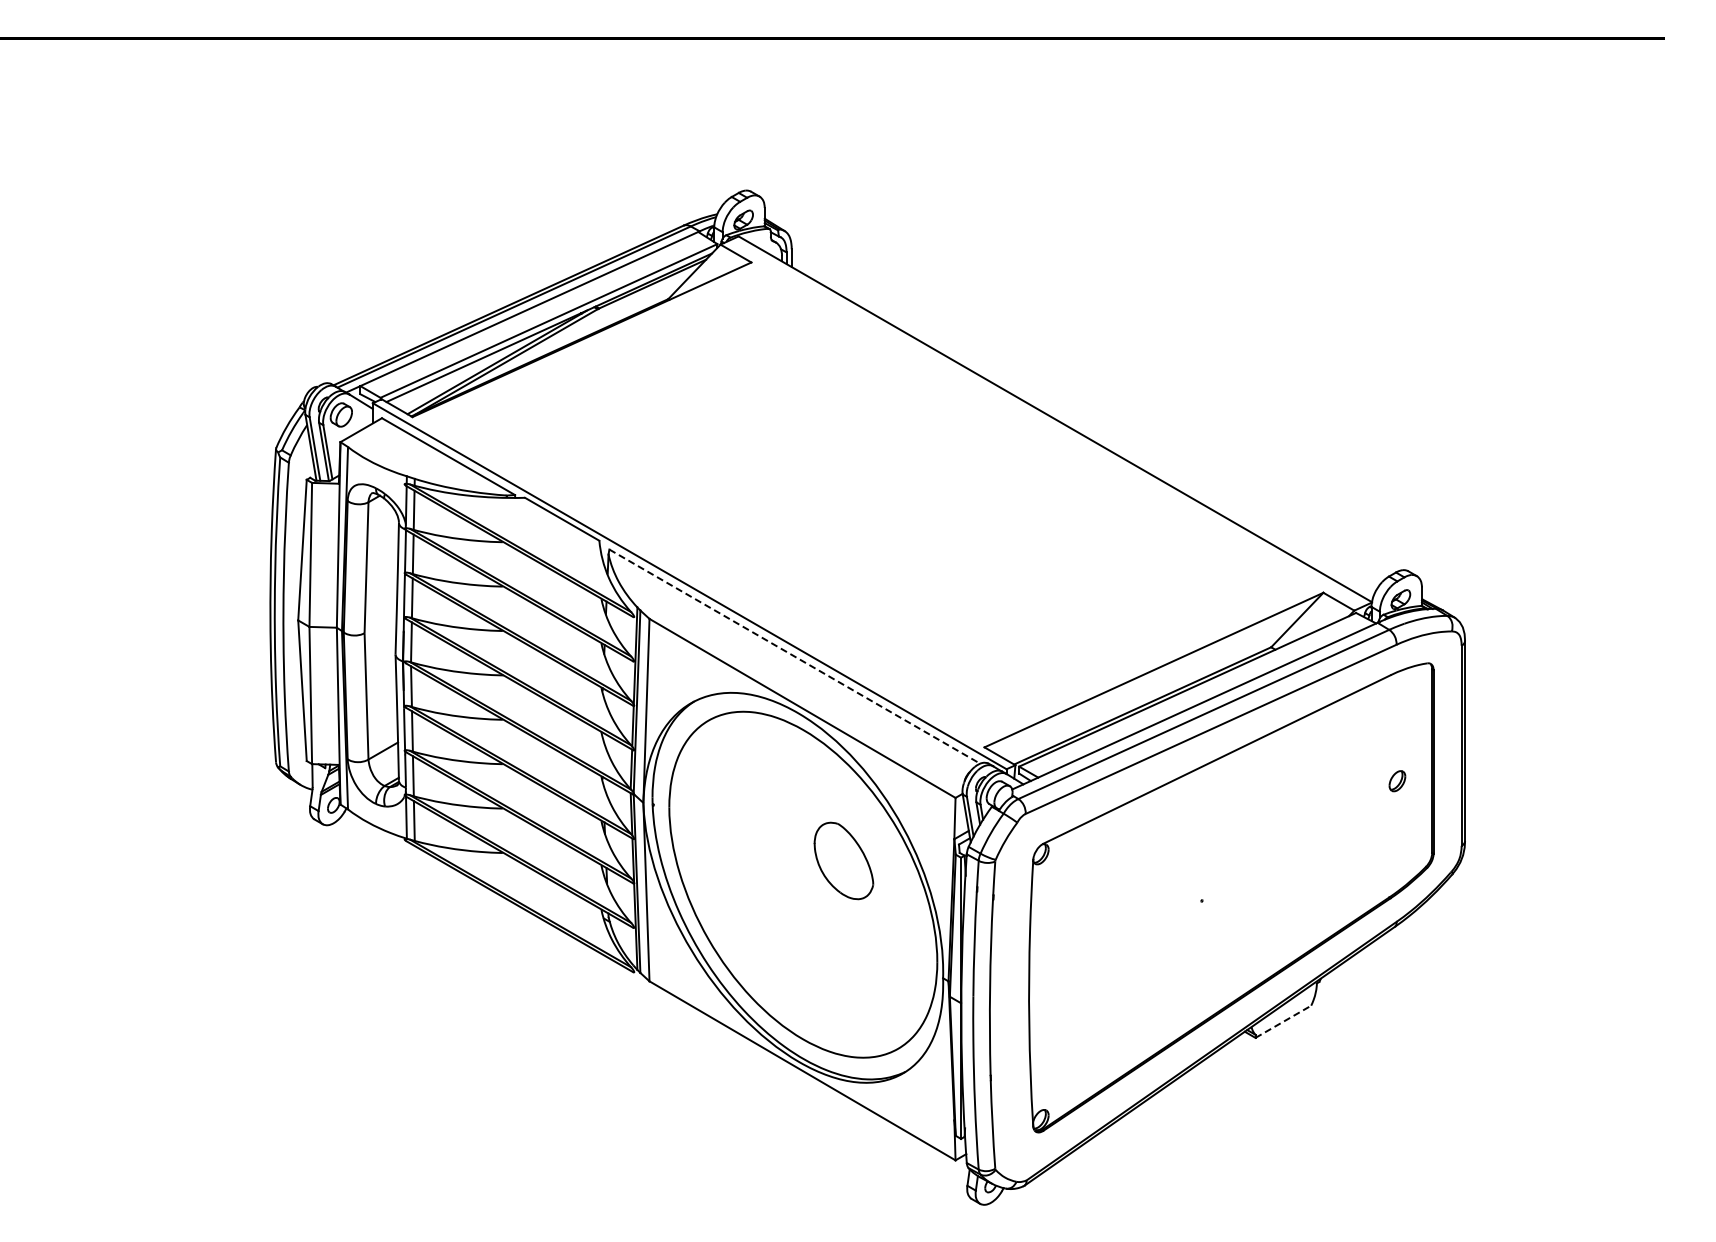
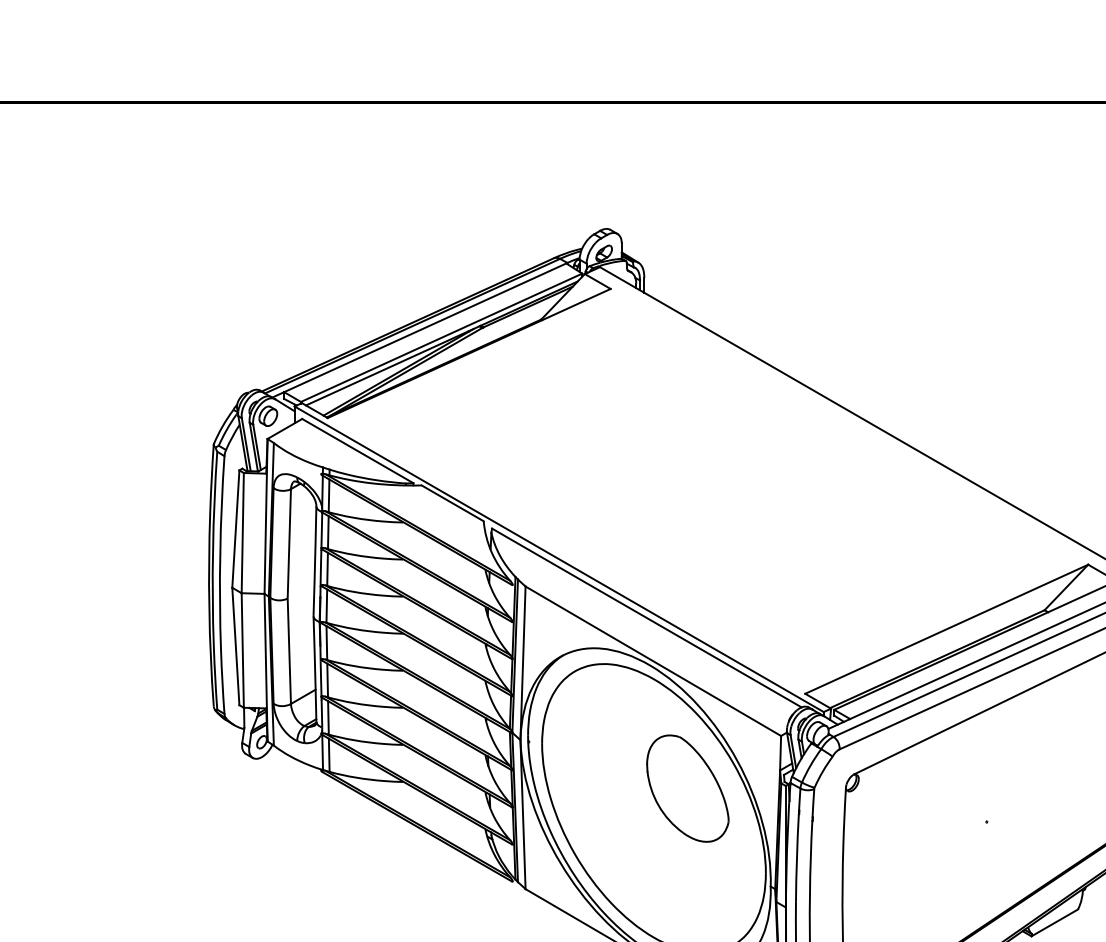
line: (795, 656) -> (647, 617), dashed -> solid
part: (843, 860) -> (687, 788), size x1.67
line: (1283, 1021) -> (1054, 922), dashed -> solid

